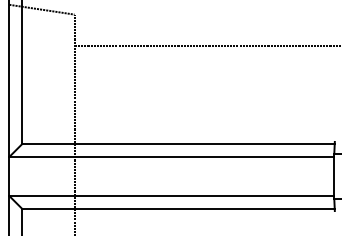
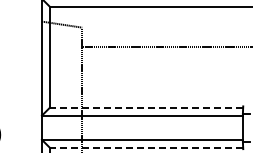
line: (178, 143) -> (146, 107), solid -> dashed
line: (178, 208) -> (146, 147), solid -> dashed

